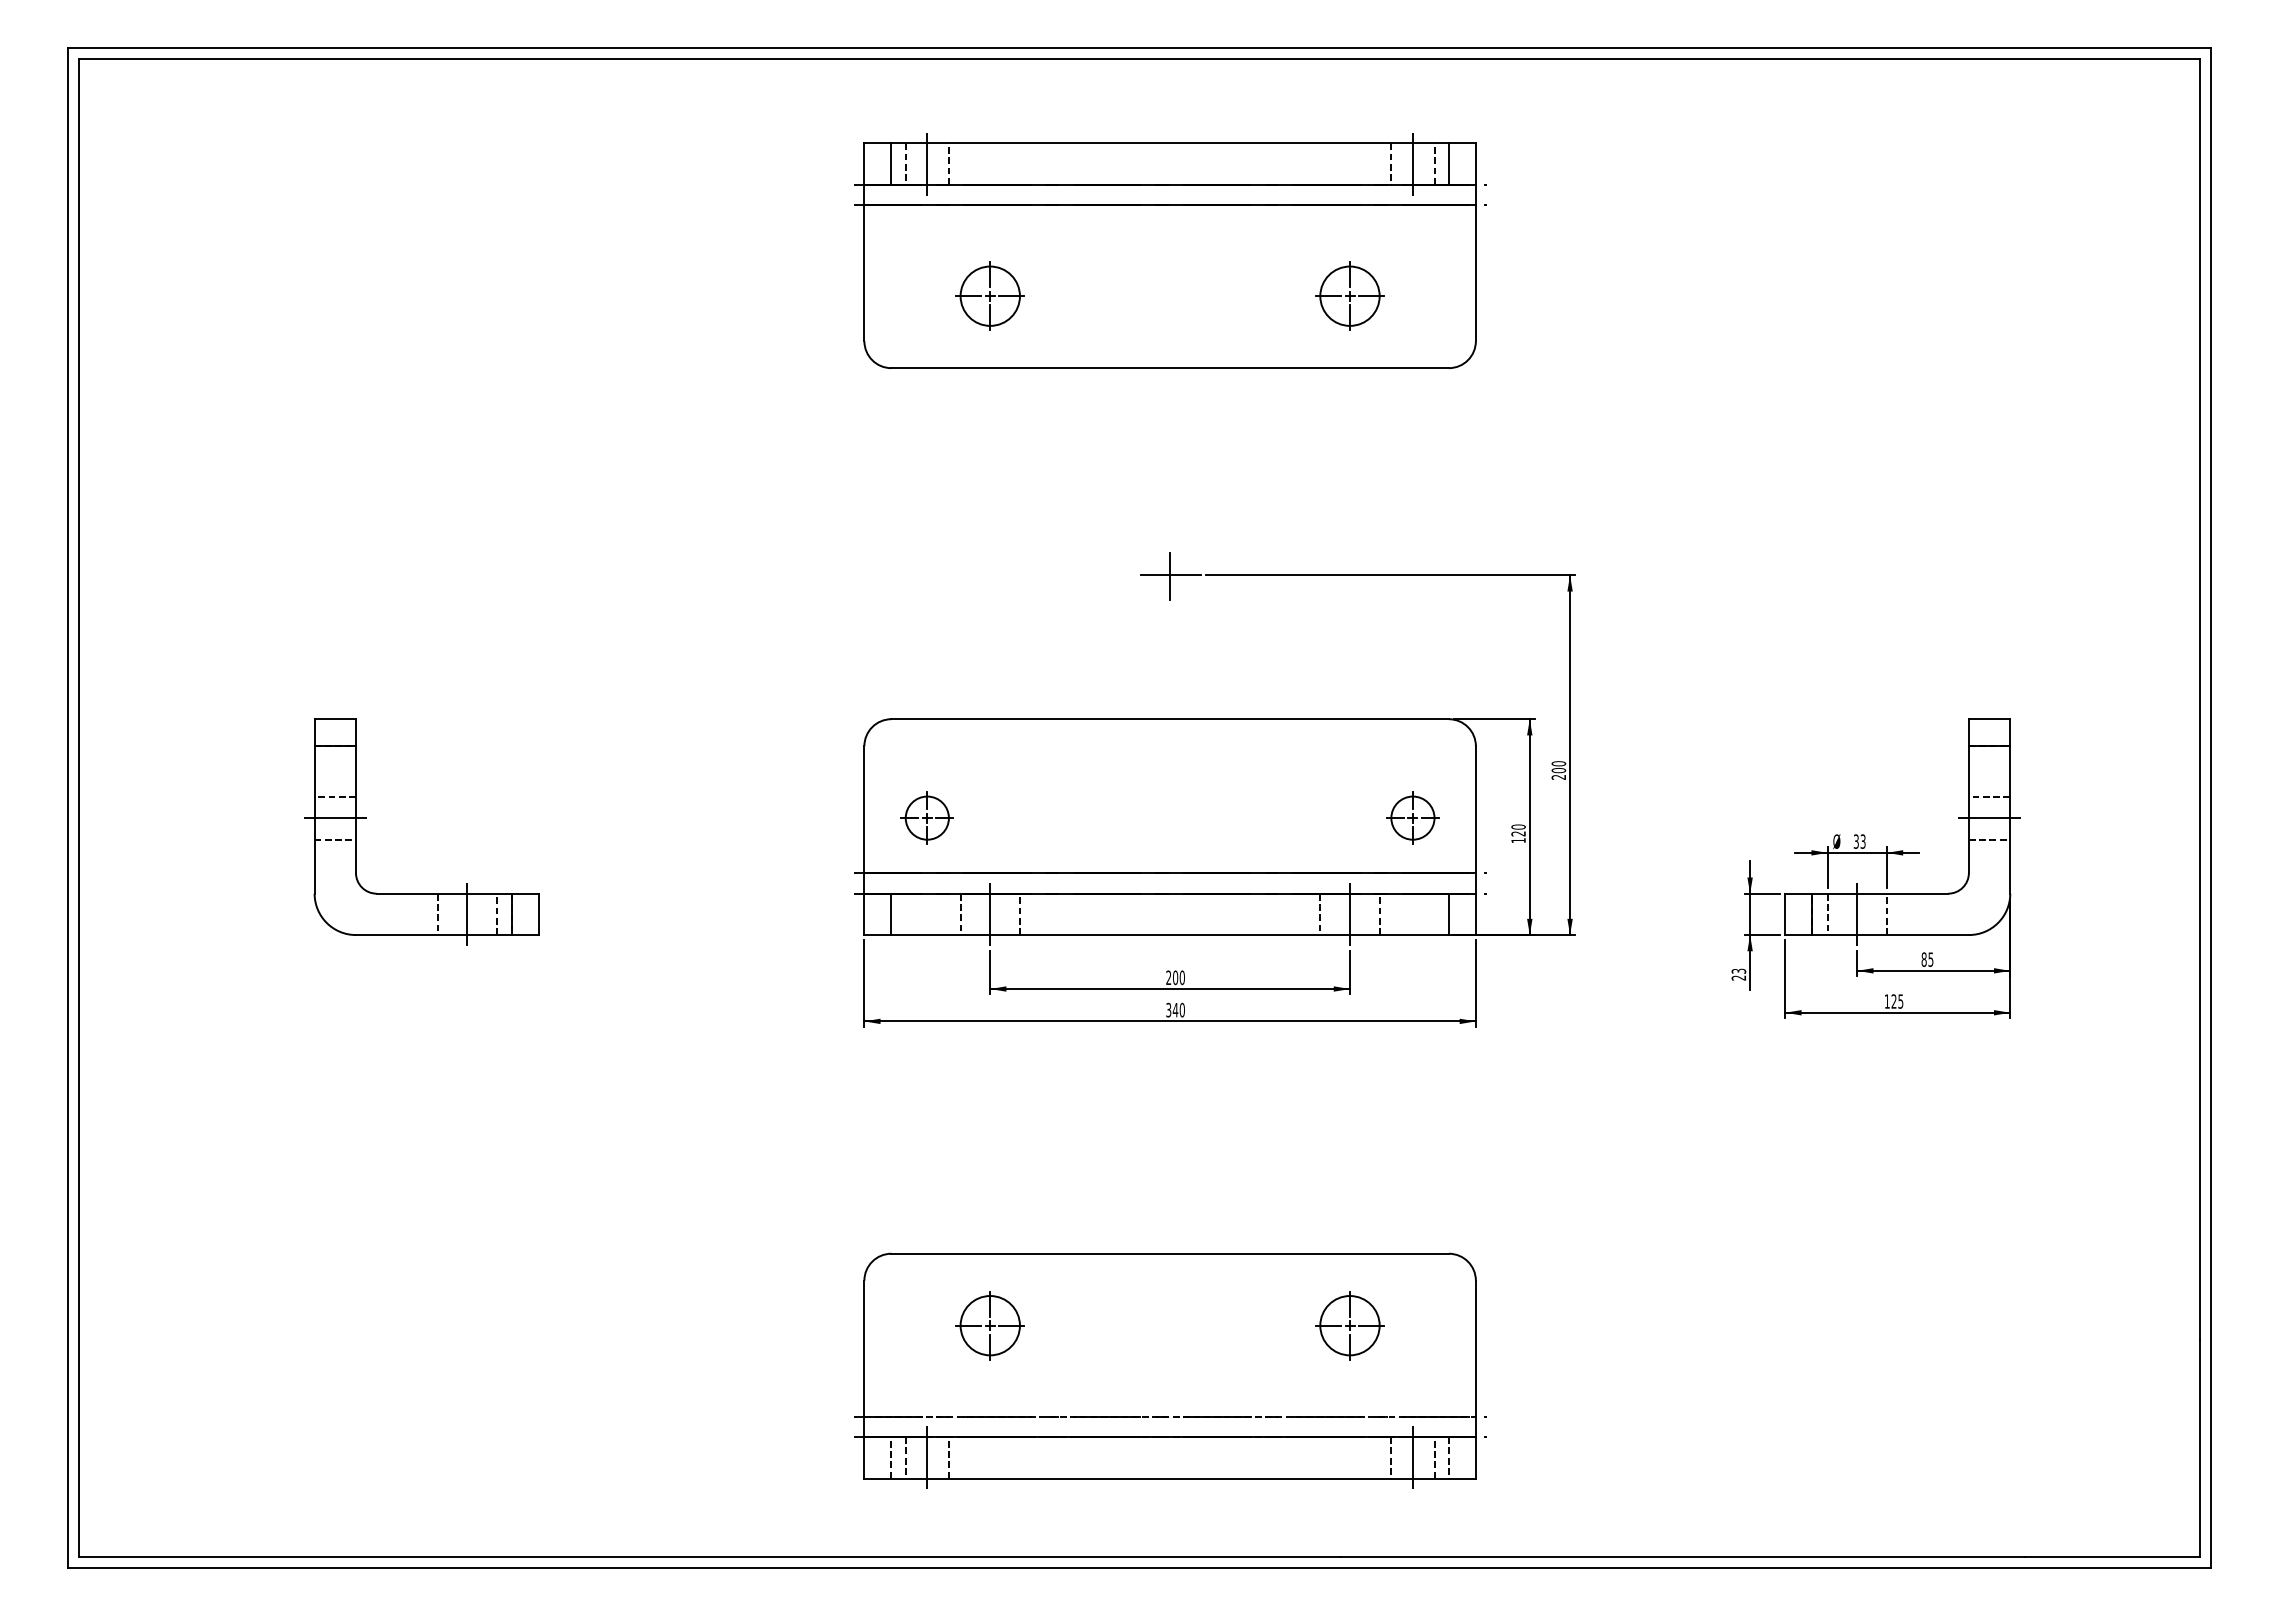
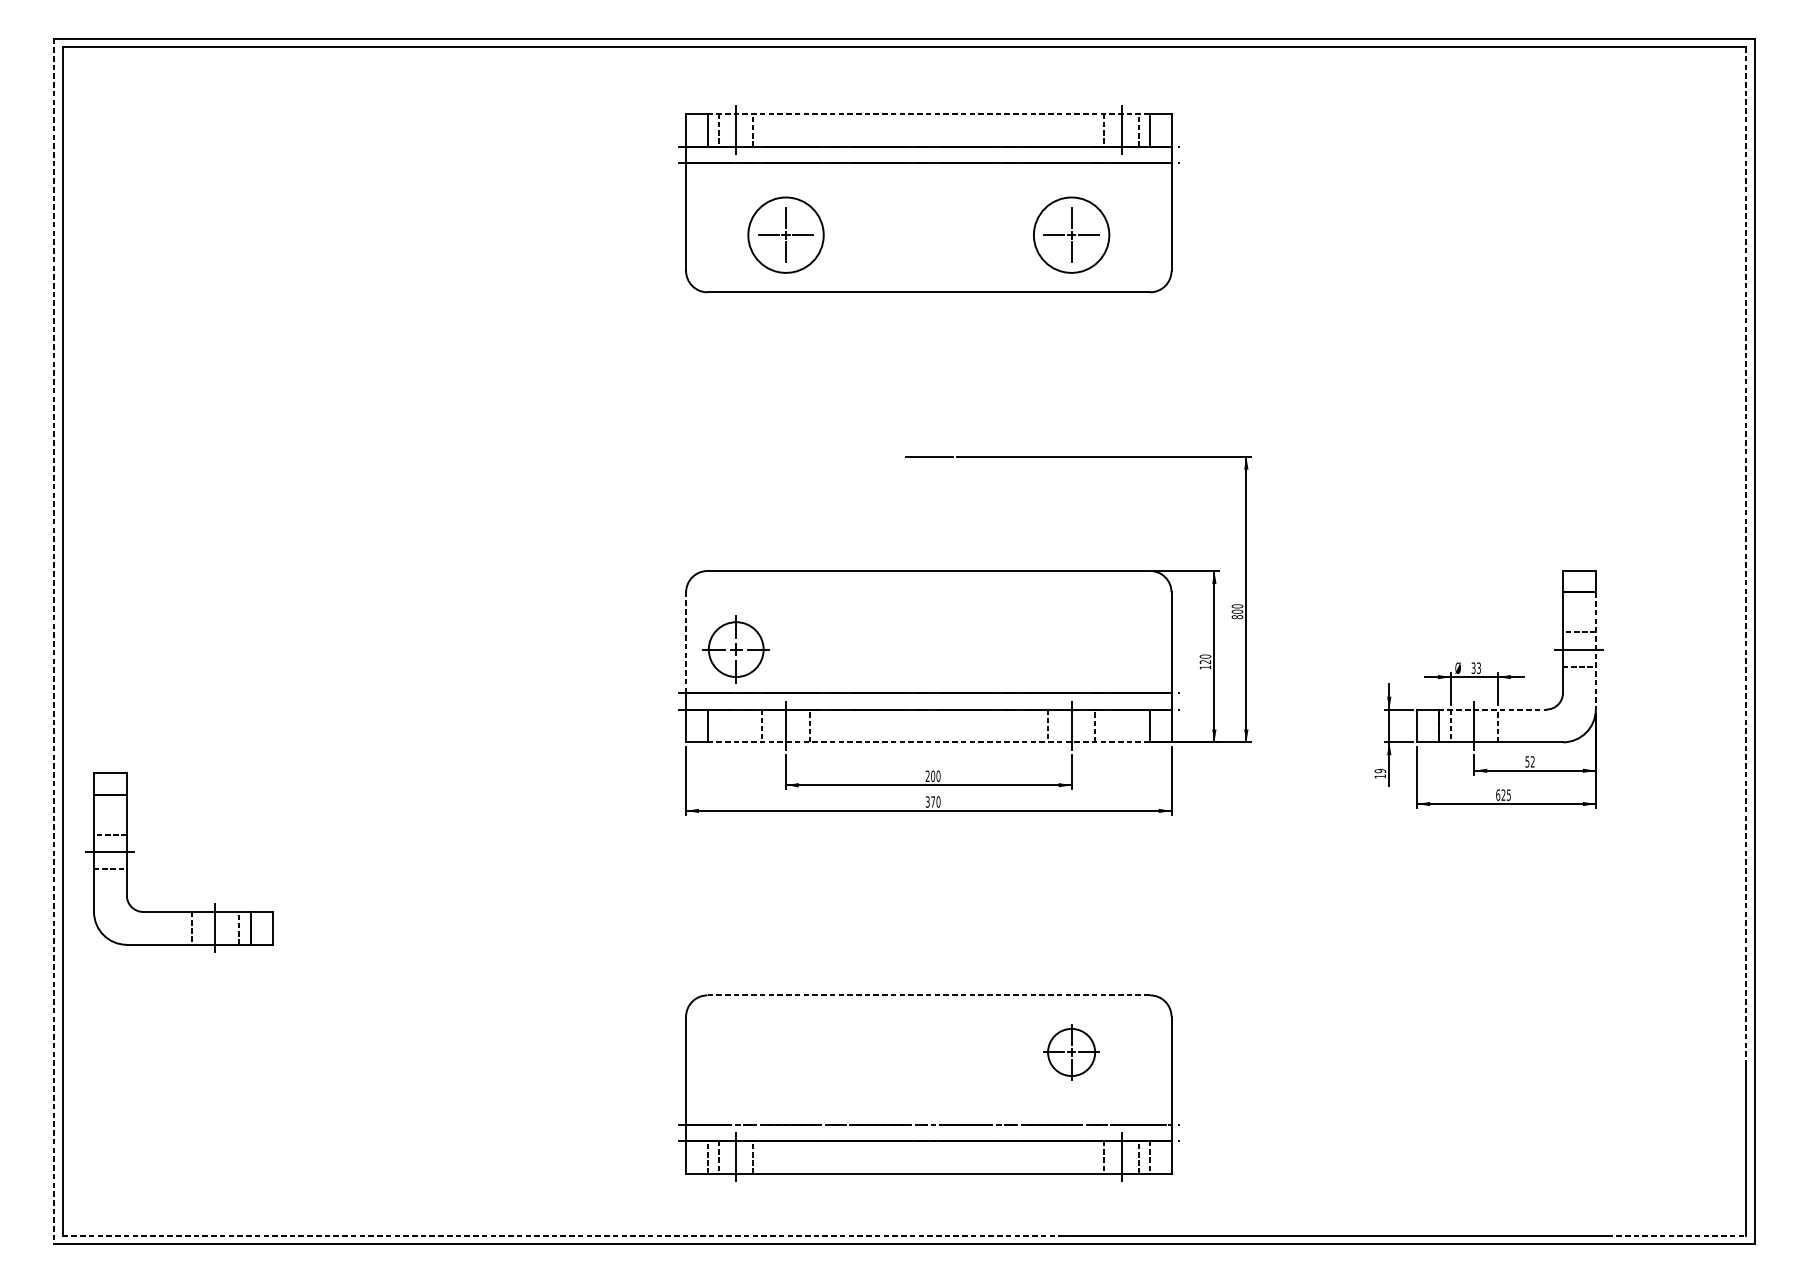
line: (1170, 143) -> (929, 113), solid -> dashed
circle: (989, 295) -> (785, 234), size x1.6
circle: (1349, 295) -> (1071, 234), size x1.6
line: (1170, 576) -> (929, 457), removed
line: (2199, 699) -> (1746, 555), solid -> dashed
text: (1558, 776) -> (1237, 616), 200 -> 800
line: (68, 807) -> (54, 641), solid -> dashed
line: (864, 809) -> (686, 642), solid -> dashed
part: (926, 817) -> (735, 649), size x1.6
part: (1412, 817) -> (1121, 649), removed
part: (366, 818) -> (135, 852), moved
line: (2010, 819) -> (1595, 650), solid -> dashed
line: (1880, 893) -> (1492, 709), solid -> dashed
line: (1170, 935) -> (929, 742), solid -> dashed
text: (1927, 959) -> (1530, 761), 85 -> 52
text: (1738, 974) -> (1380, 773), 23 -> 19
text: (1886, 1001) -> (1497, 795), 125 -> 625
text: (1175, 1010) -> (933, 802), 340 -> 370
line: (1170, 1253) -> (929, 995), solid -> dashed
part: (989, 1325) -> (785, 1052), removed
line: (710, 1556) -> (563, 1235), solid -> dashed
line: (2112, 1556) -> (1676, 1235), solid -> dashed

